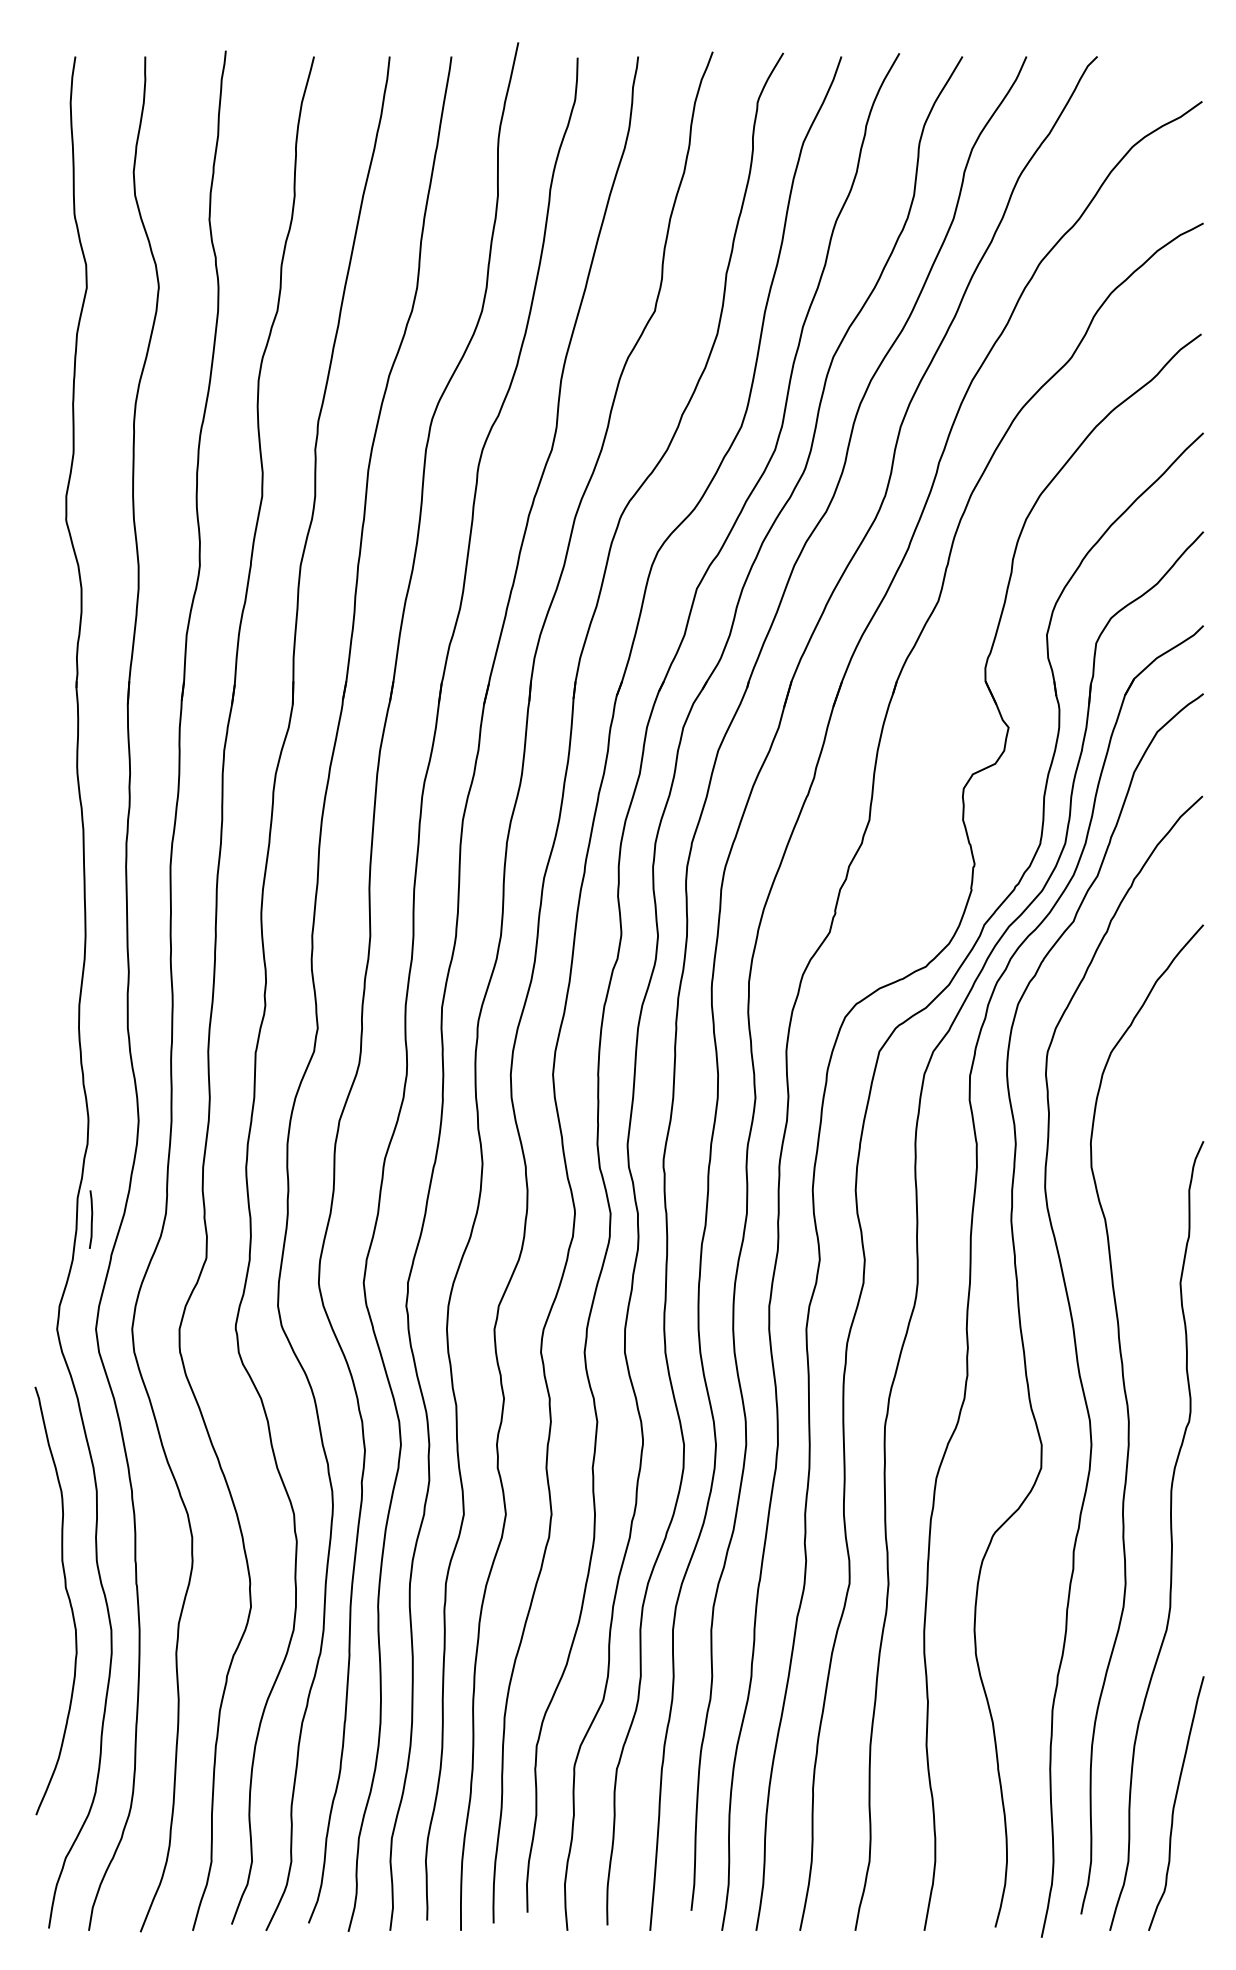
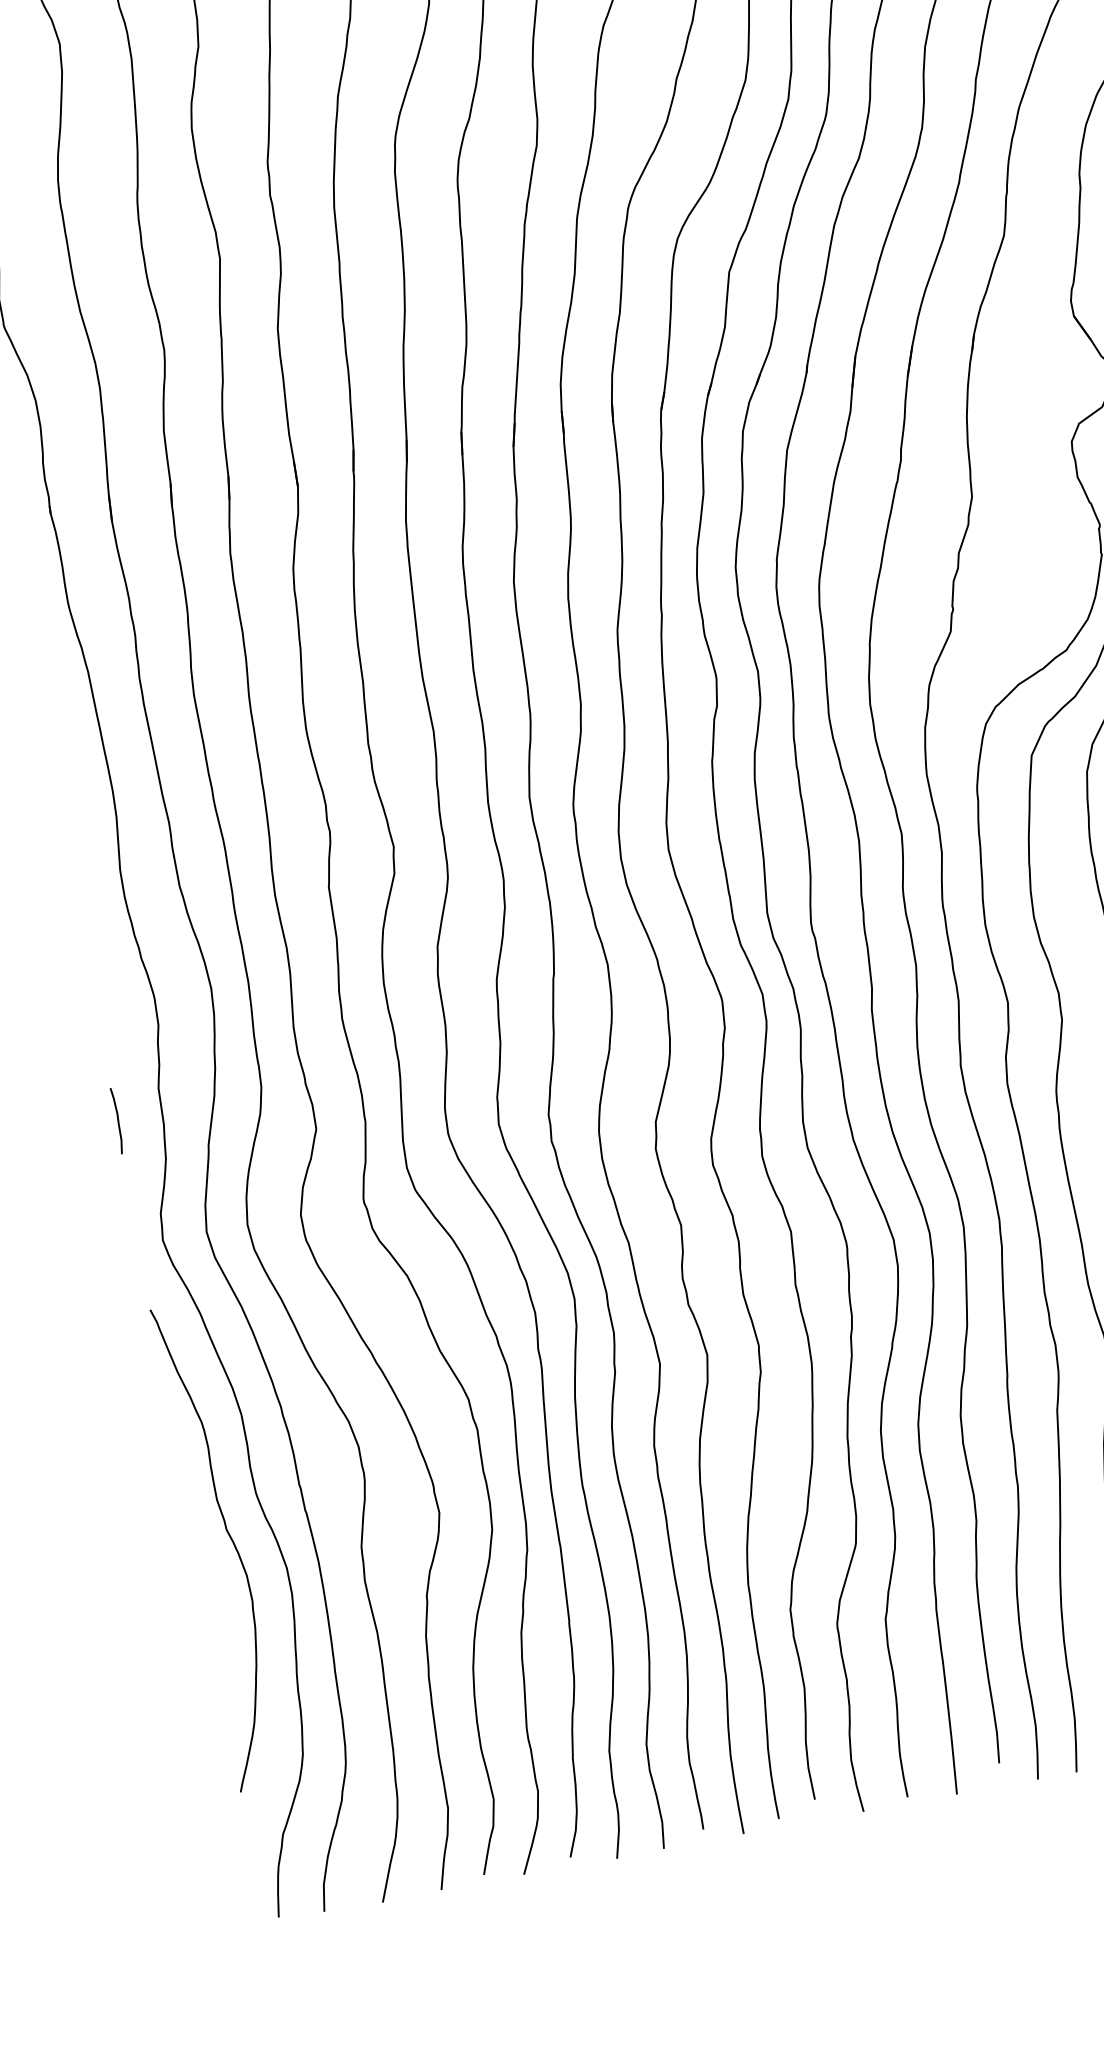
curve: (91, 1219) -> (117, 1120), moved

